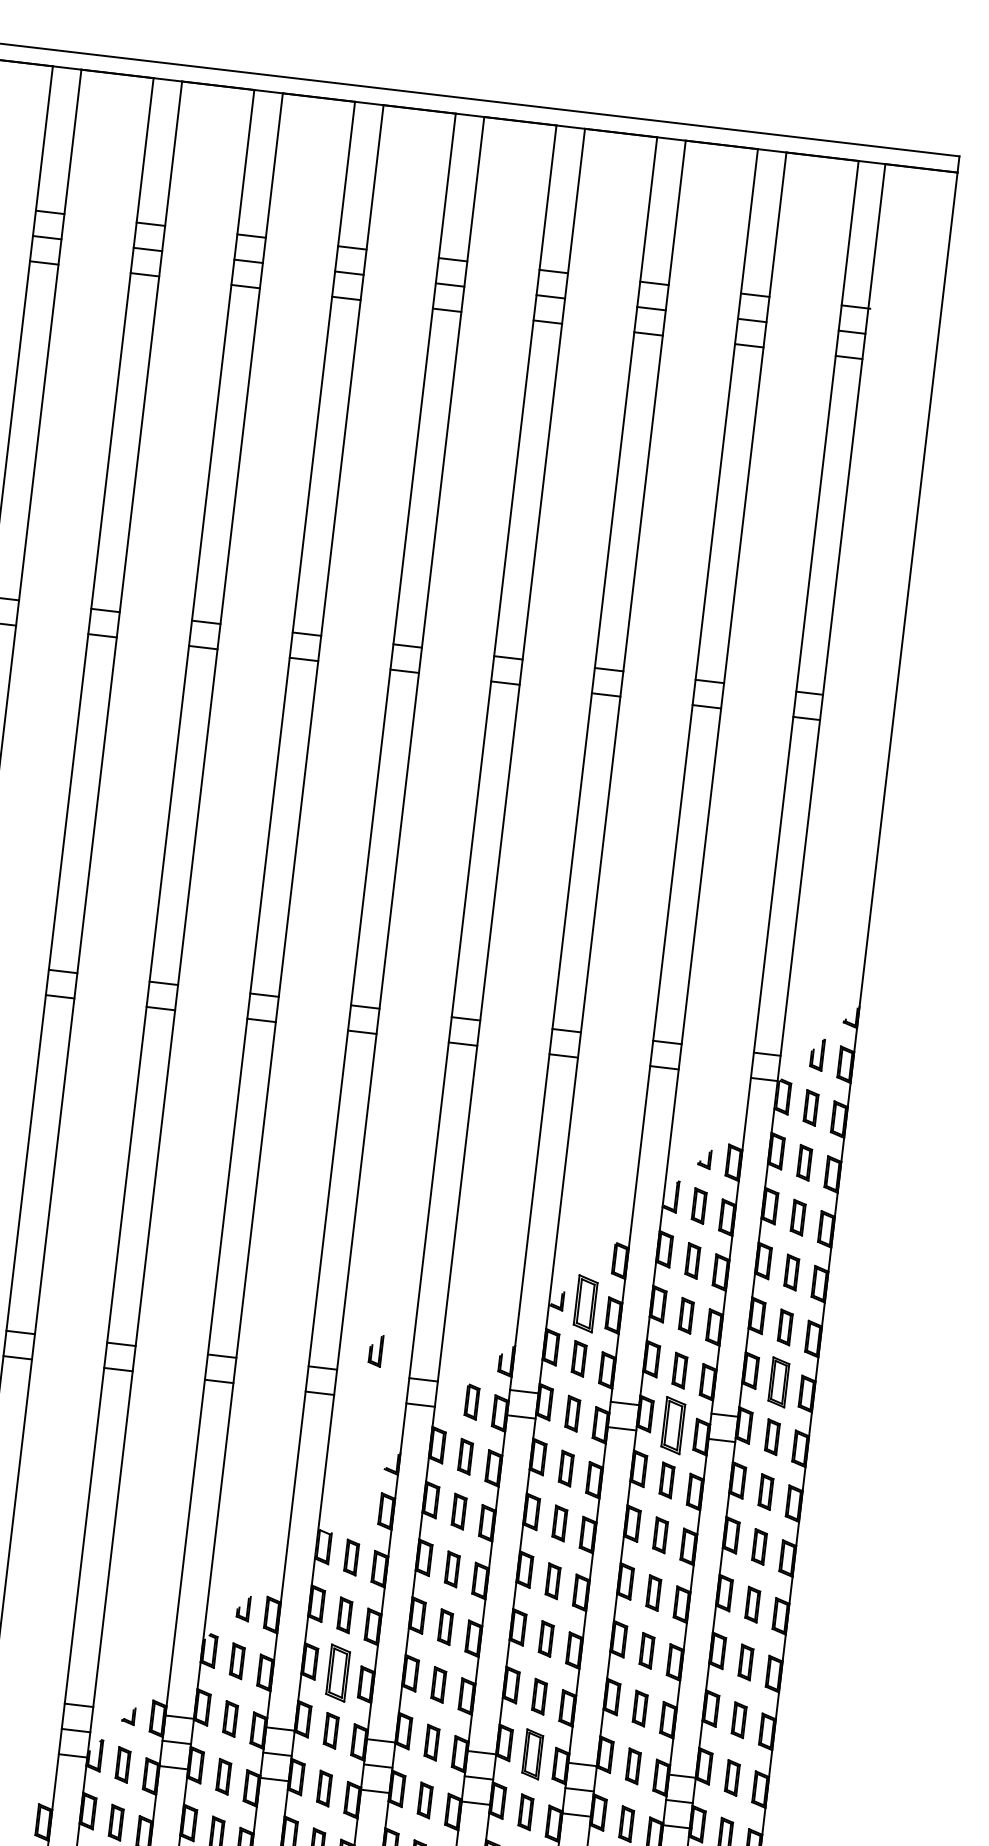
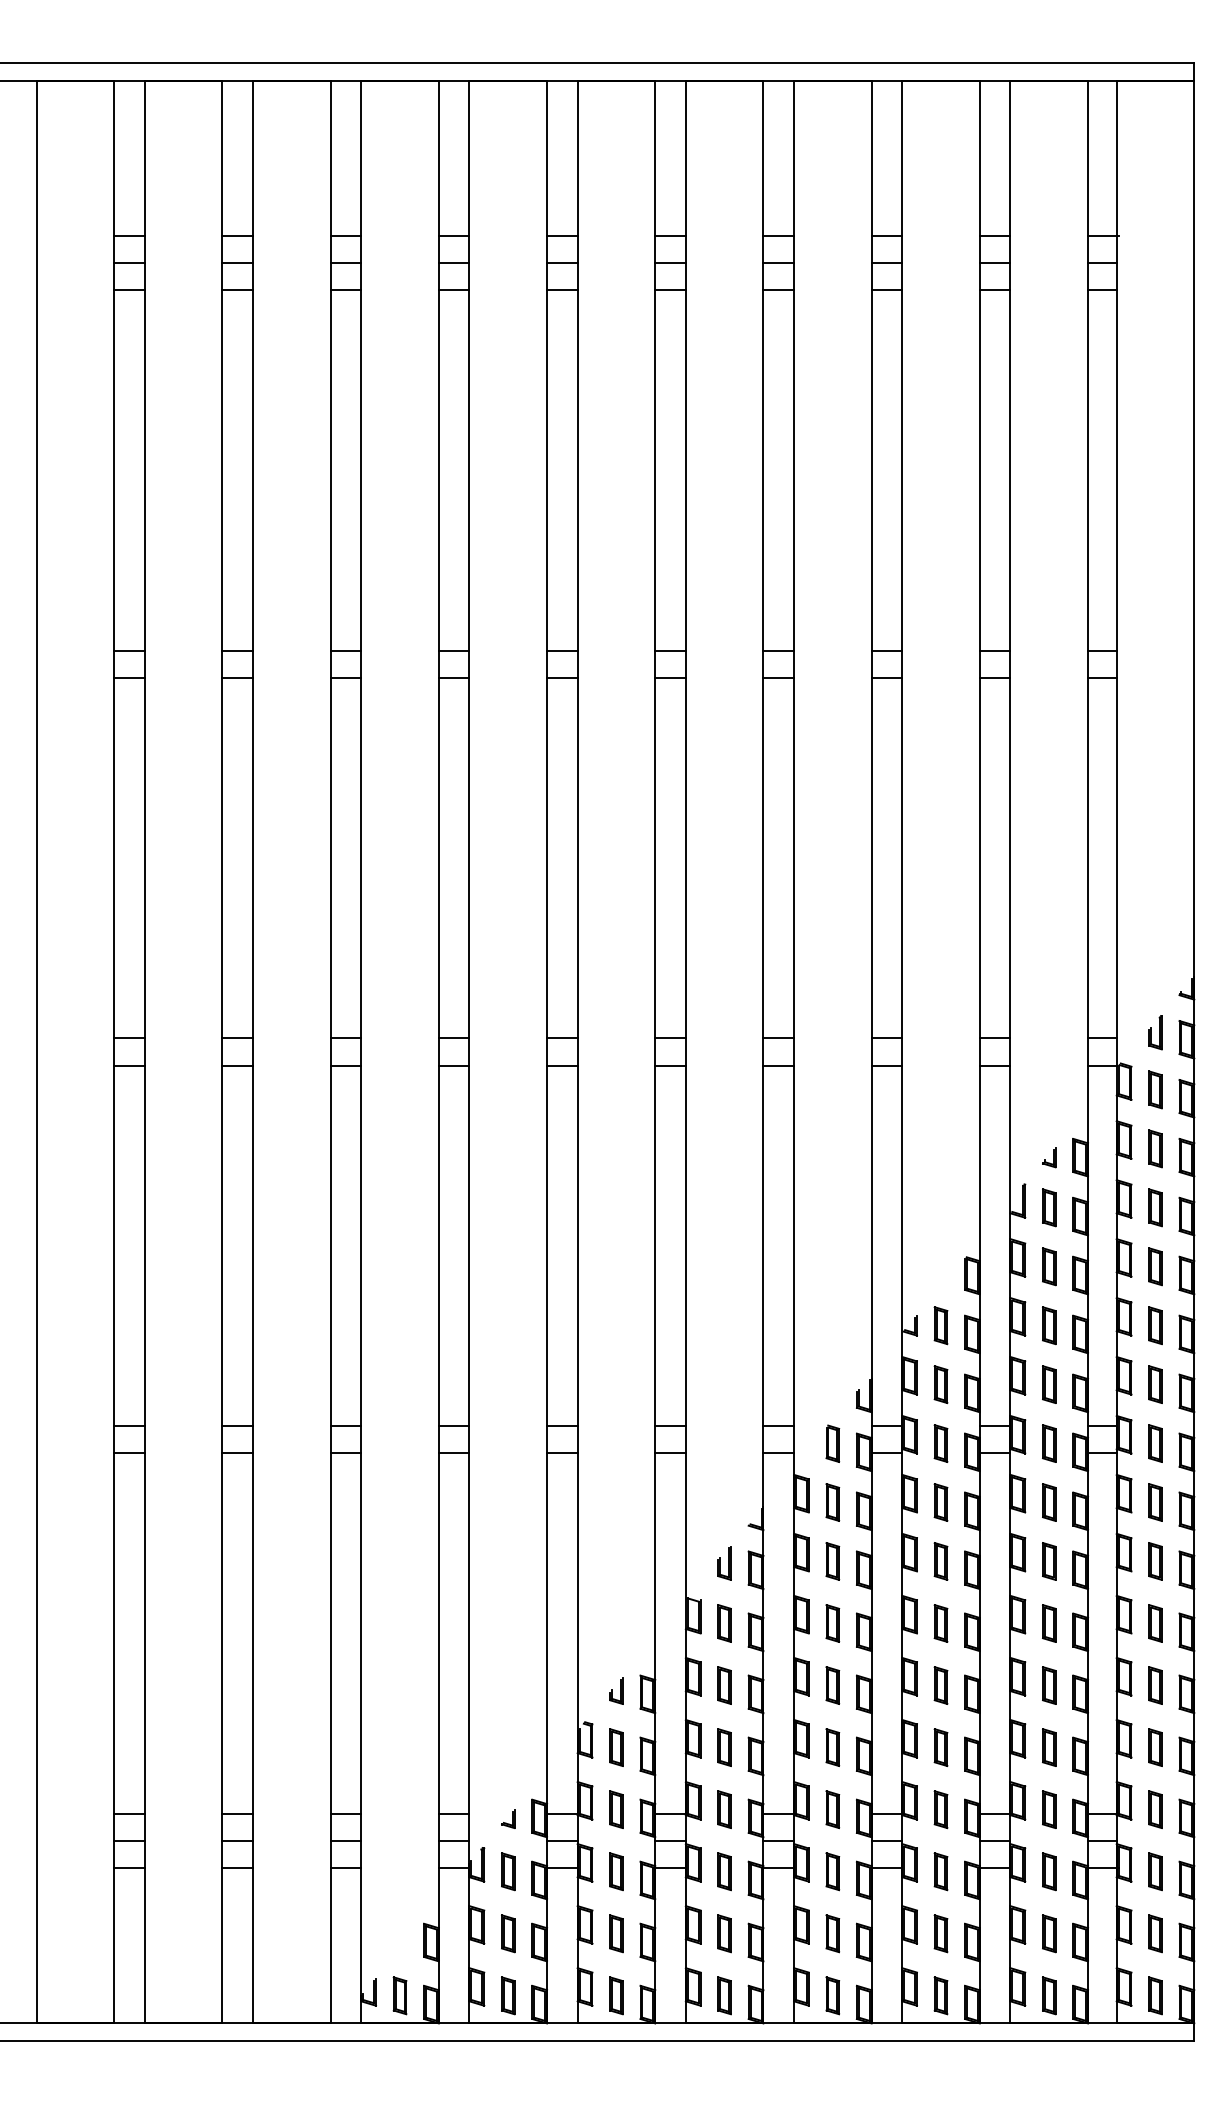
part: (585, 1303) -> (940, 1325), size x0.62
part: (375, 1350) -> (724, 1563), moved
part: (778, 1382) -> (1155, 1384), size x0.71
part: (673, 1425) -> (1049, 1443), size x0.62
part: (337, 1672) -> (724, 1747), size x0.62
part: (532, 1754) -> (940, 1809), size x0.71

